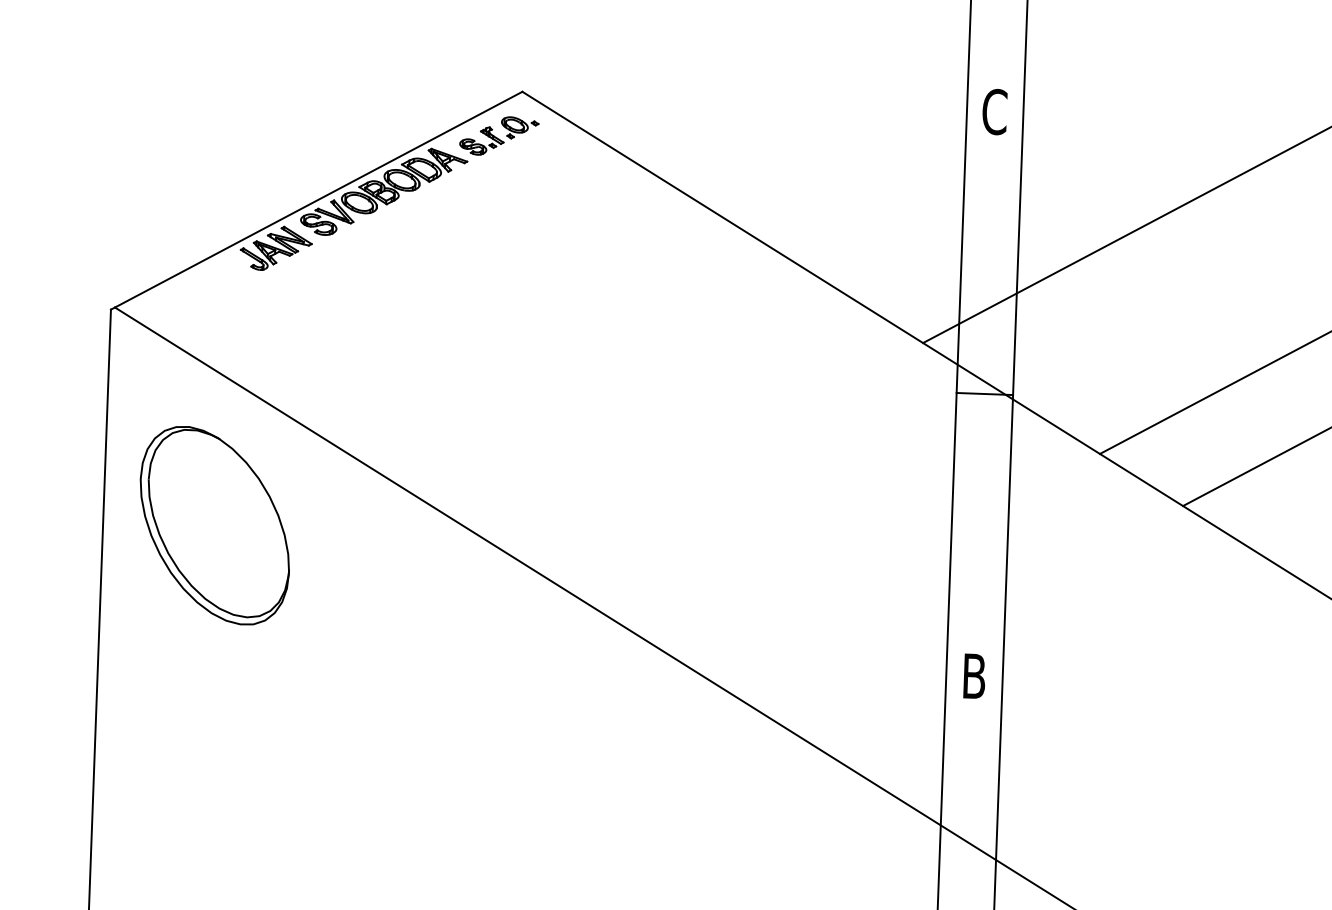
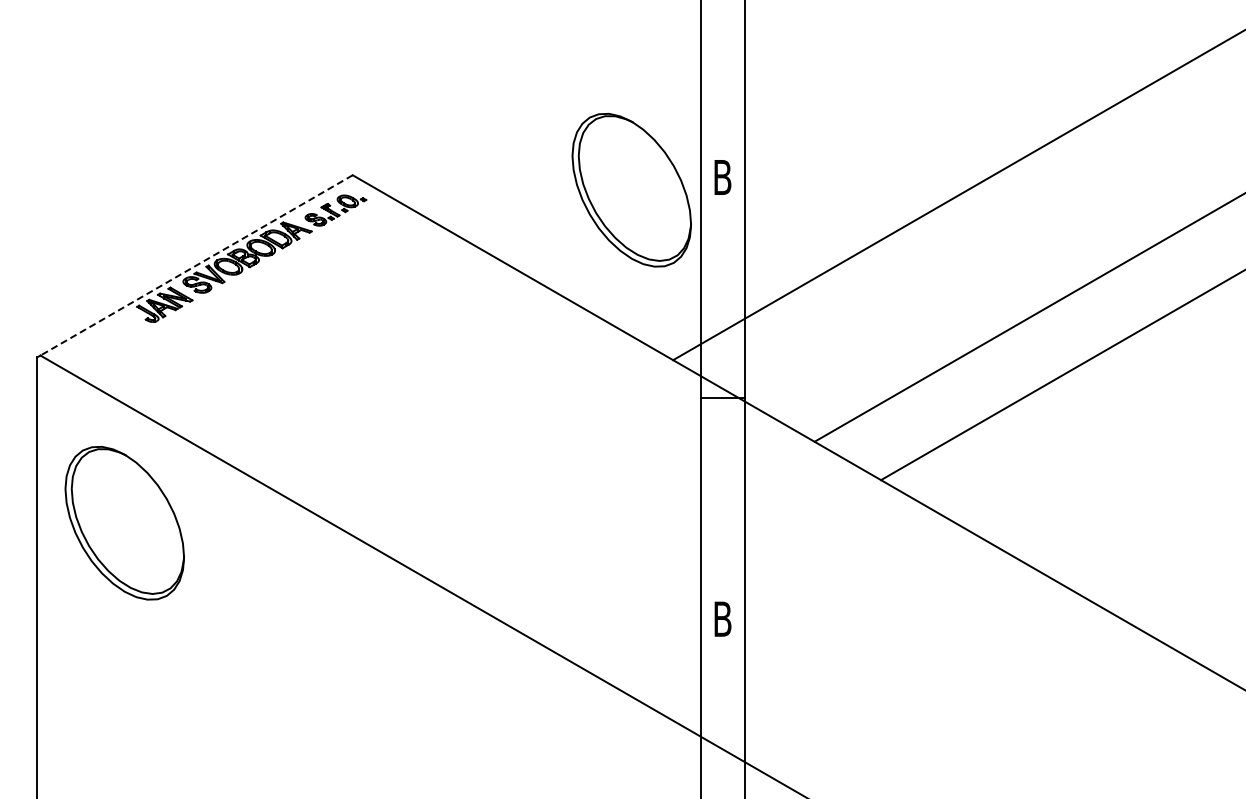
text: (994, 111) -> (722, 177), C -> B
part: (877, 124) -> (631, 190), added
line: (318, 199) -> (196, 265), solid -> dashed

